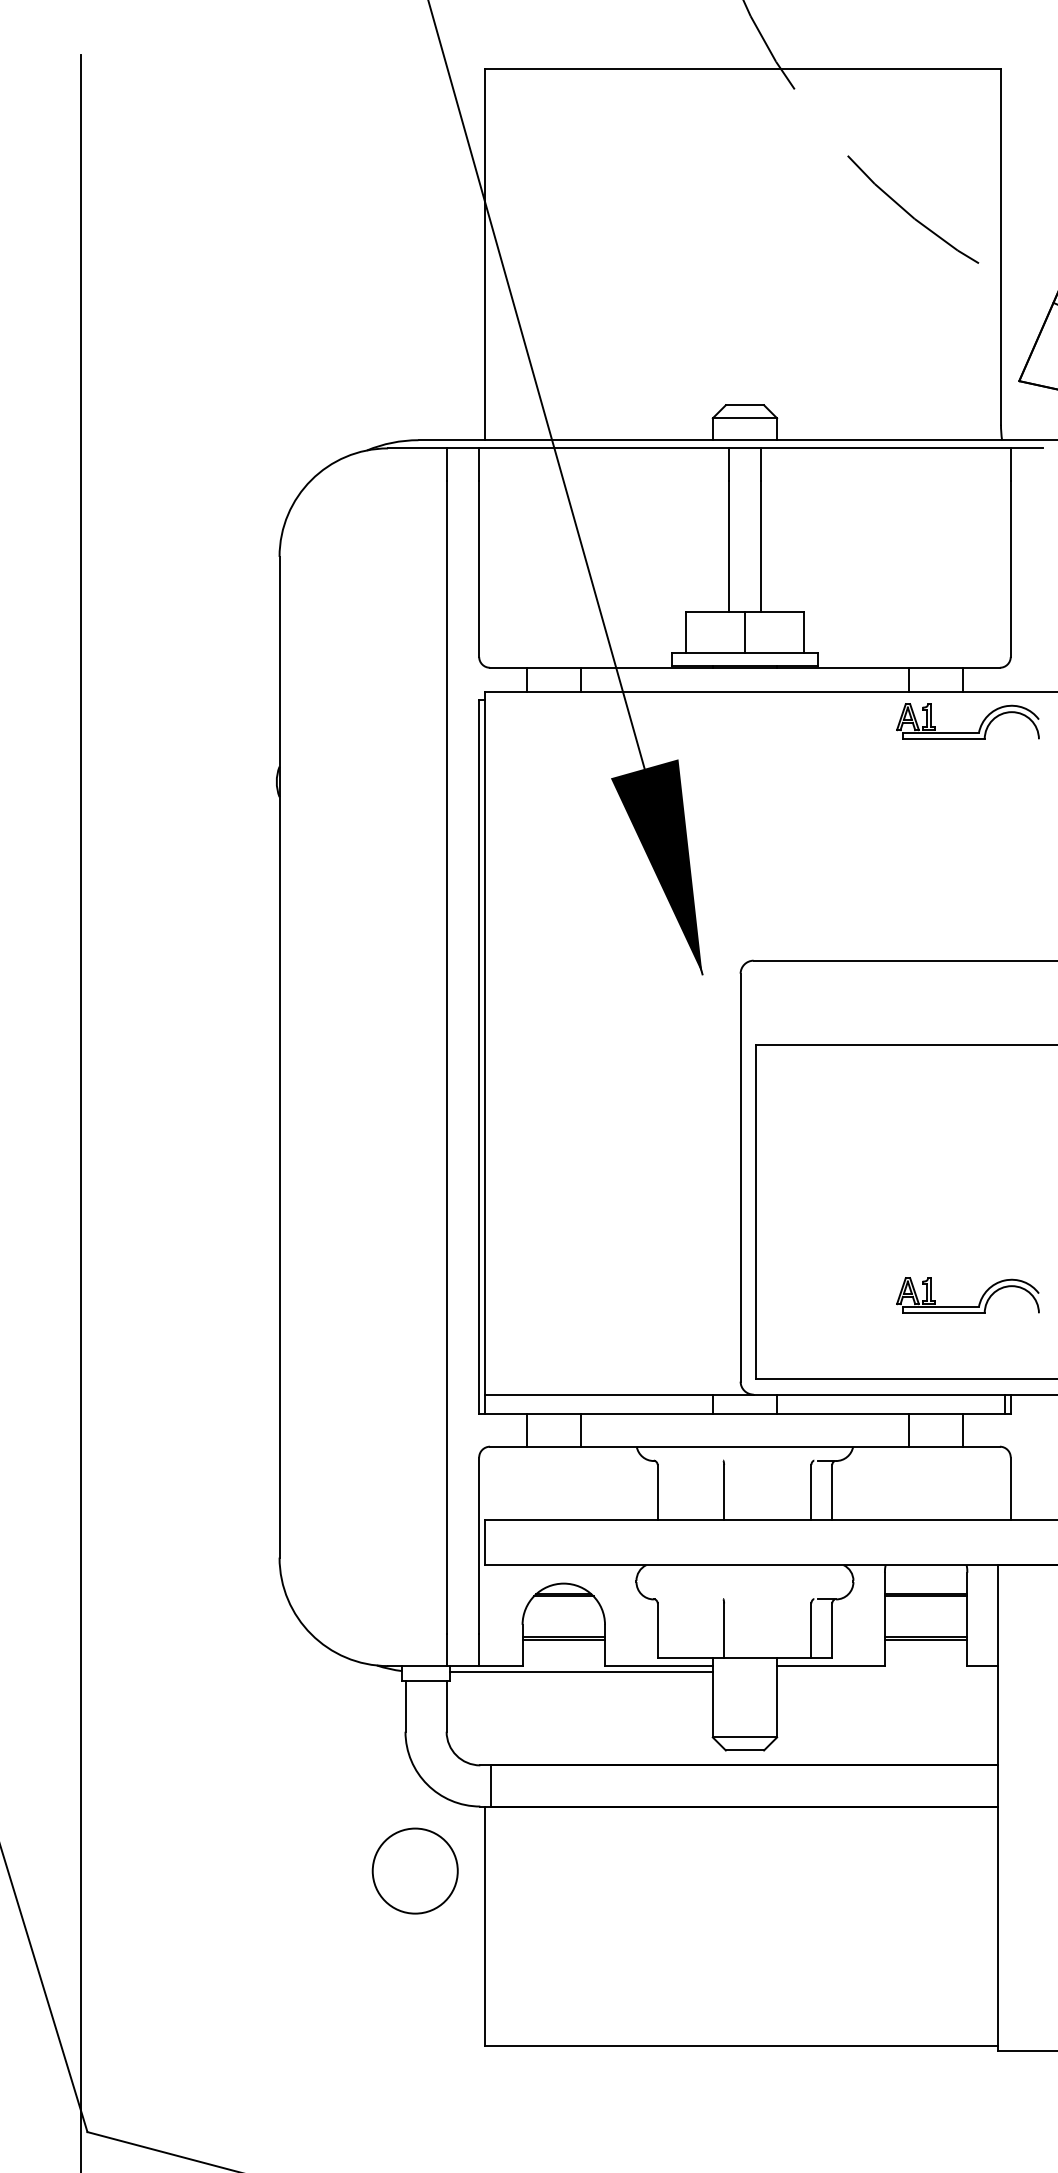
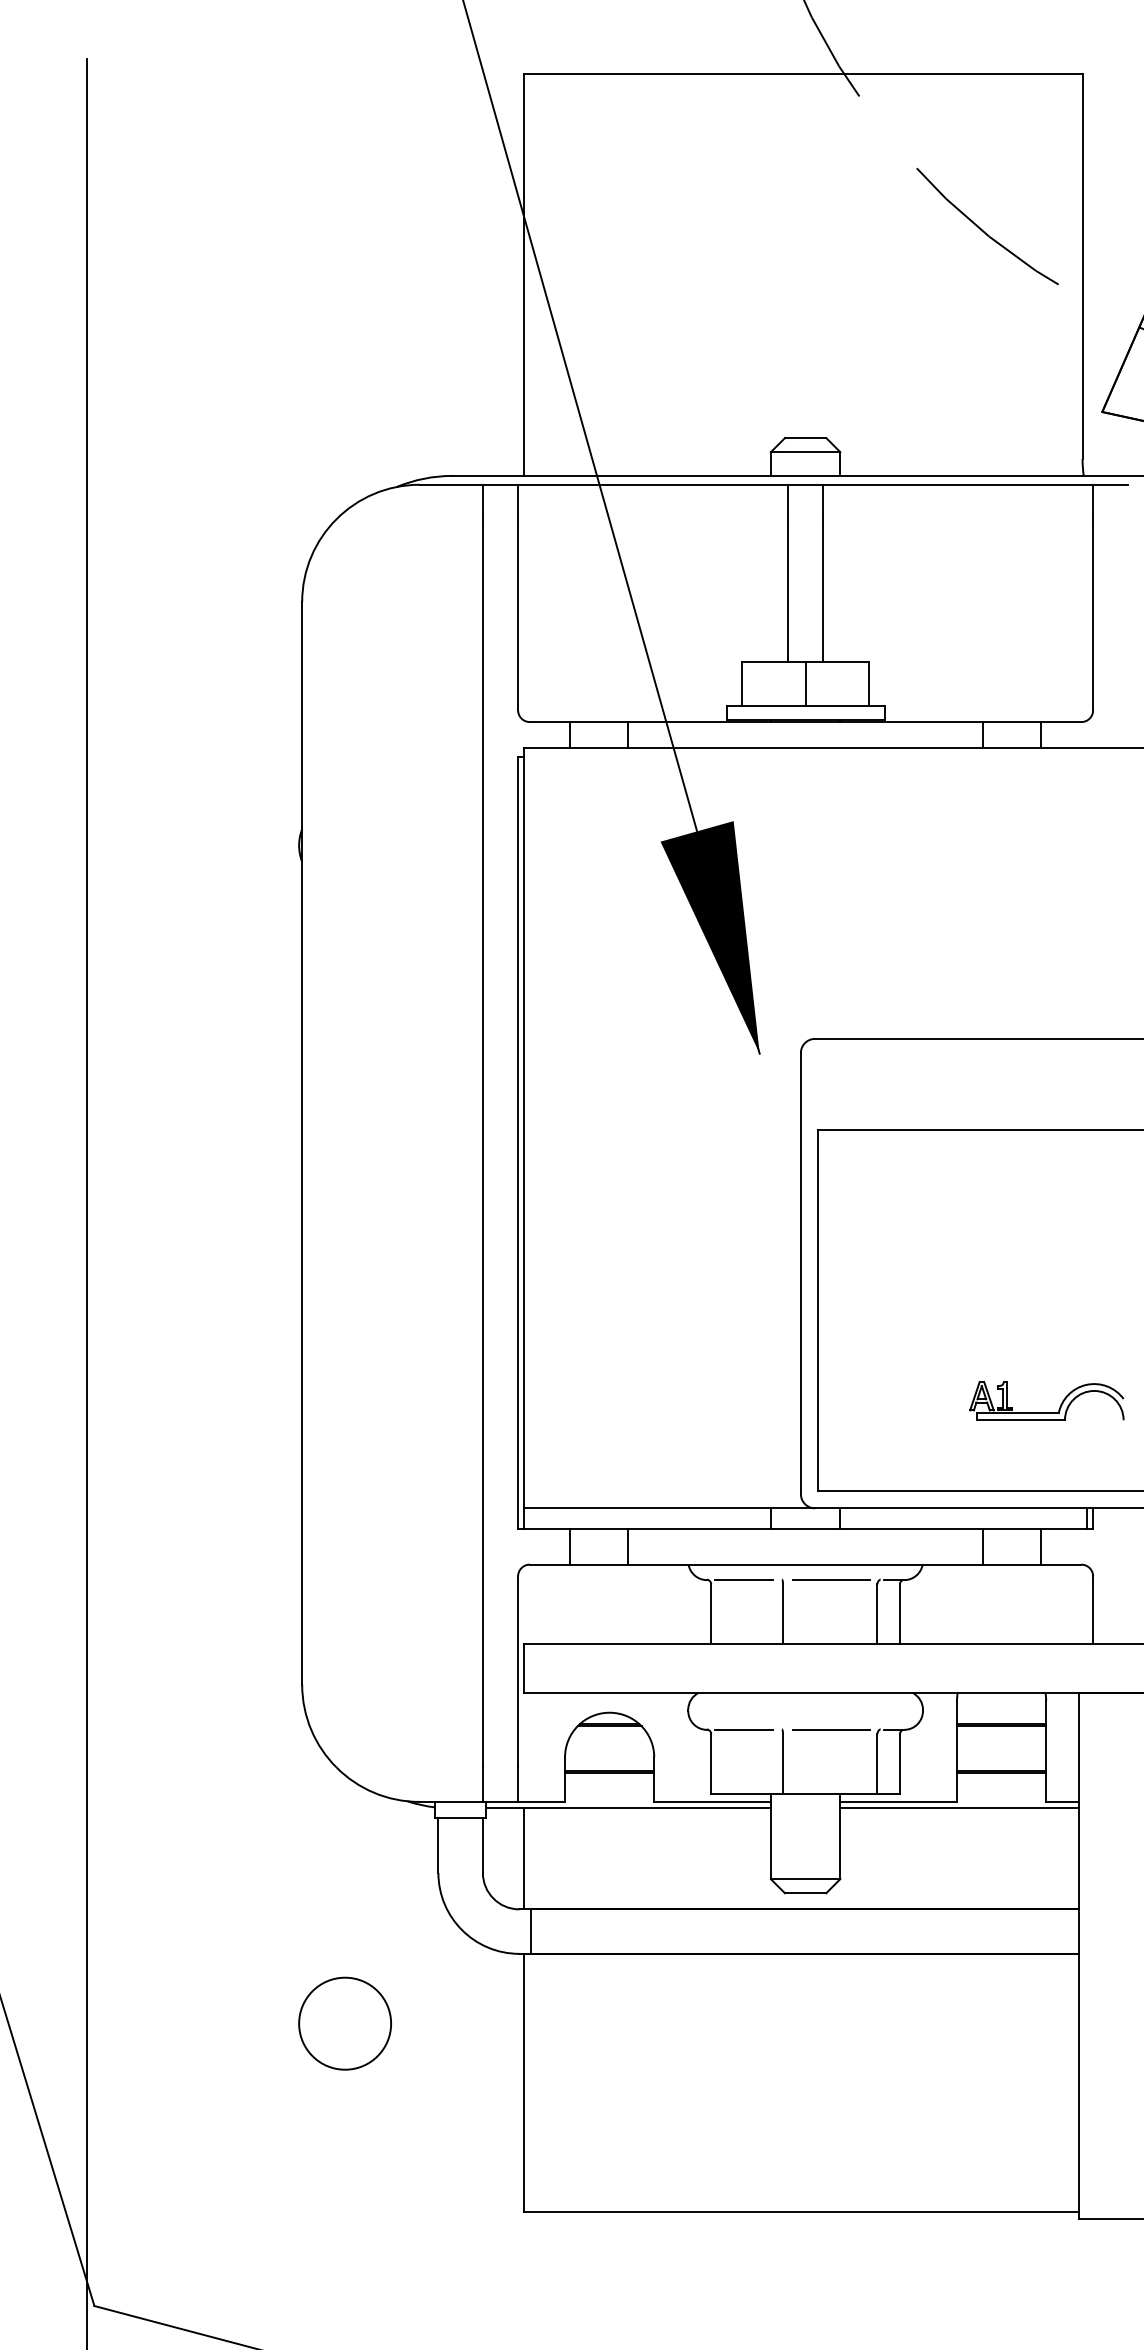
part: (967, 732) -> (1046, 792), removed
line: (687, 1461) -> (743, 1580), added
line: (768, 1461) -> (831, 1580), added
line: (687, 1599) -> (743, 1729), added
line: (768, 1599) -> (831, 1729), added
line: (887, 1672) -> (959, 1808), added
line: (484, 1718) -> (523, 1858), added
circle: (414, 1870) -> (344, 2023), moved

